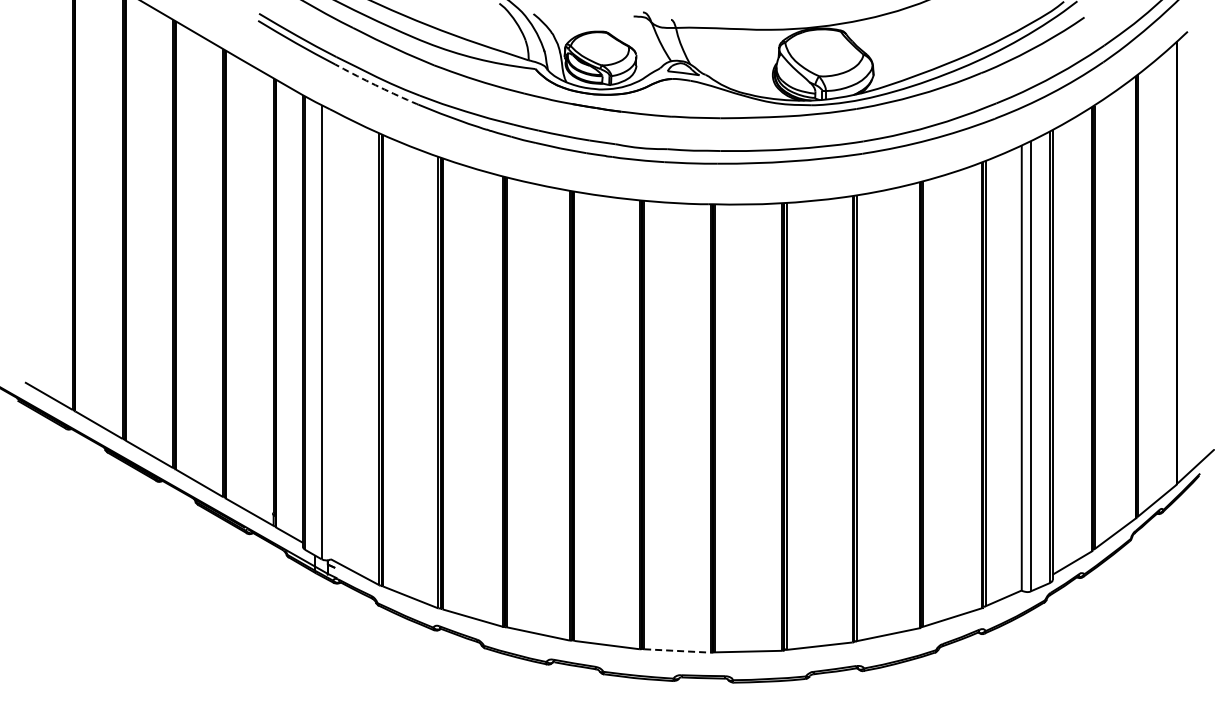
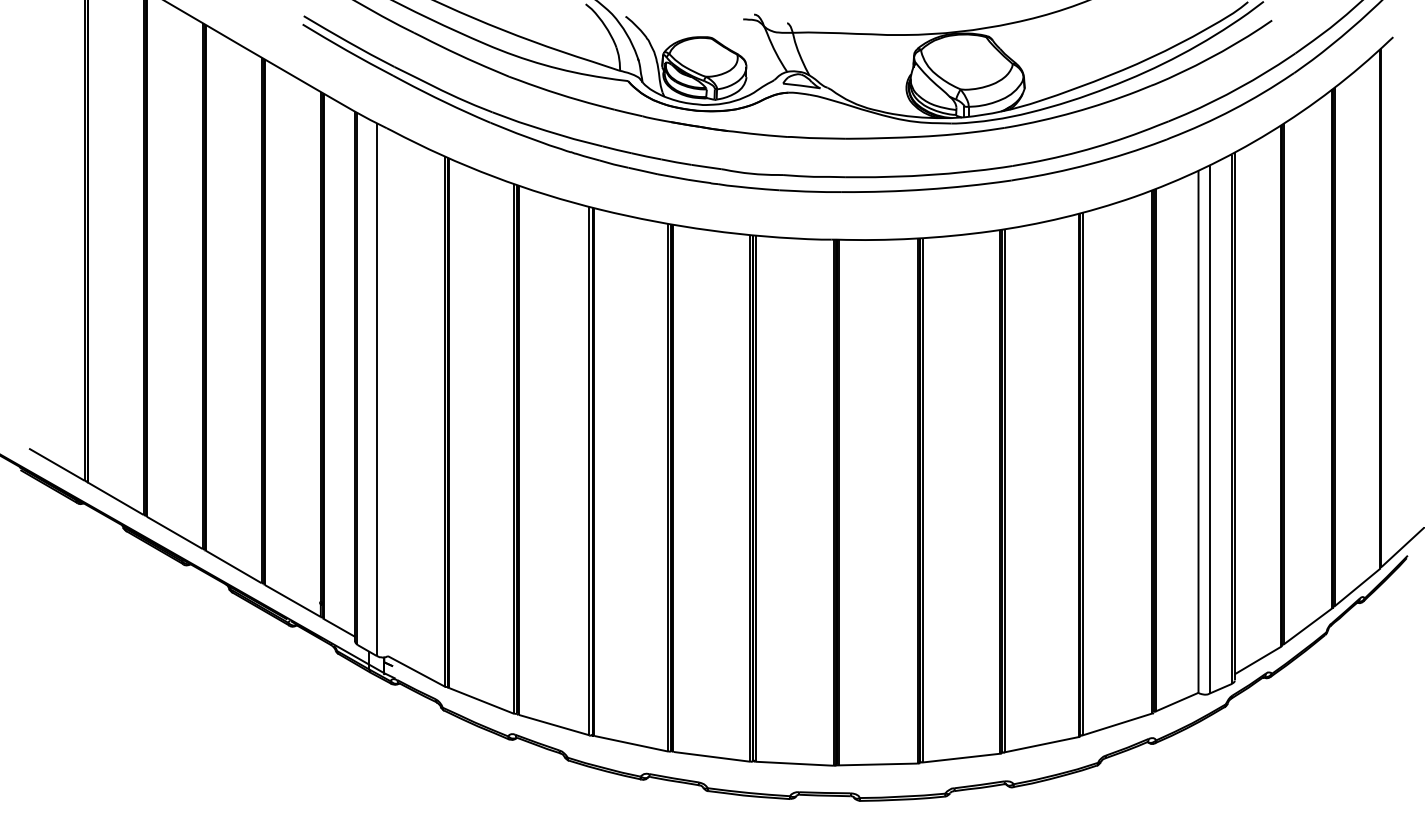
line: (376, 85) -> (441, 100), dashed -> solid
line: (678, 650) -> (795, 763), dashed -> solid

